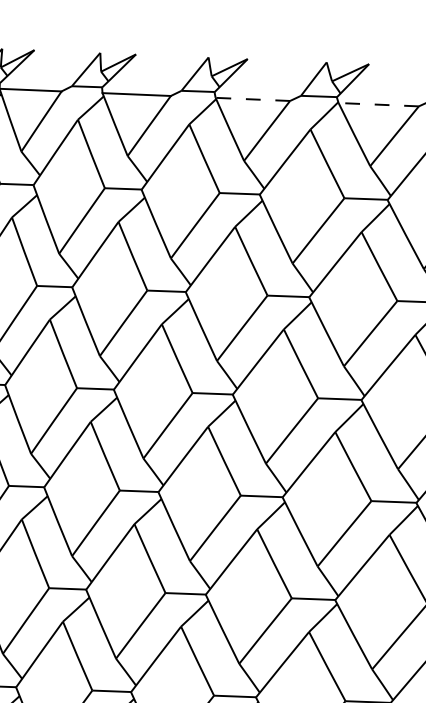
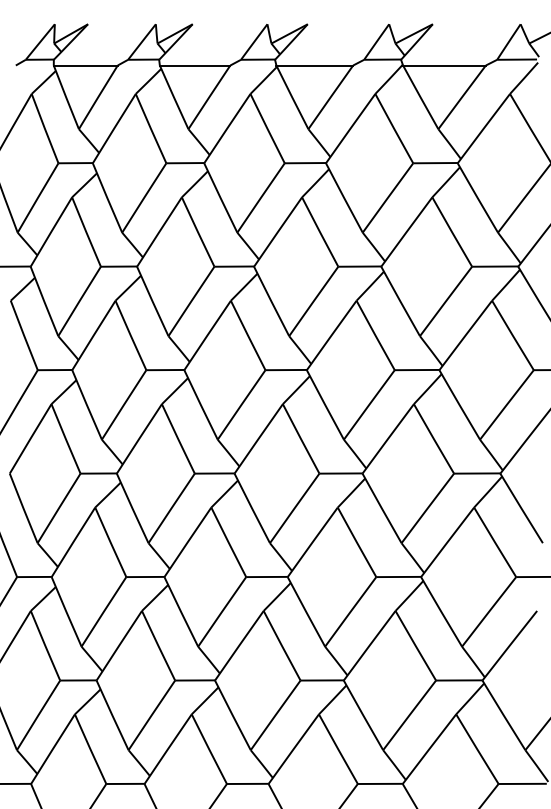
line: (252, 99) -> (314, 65), dashed -> solid
line: (377, 104) -> (443, 65), dashed -> solid

